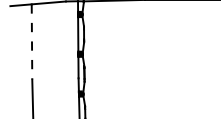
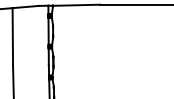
line: (31, 42) -> (12, 37), dashed -> solid

